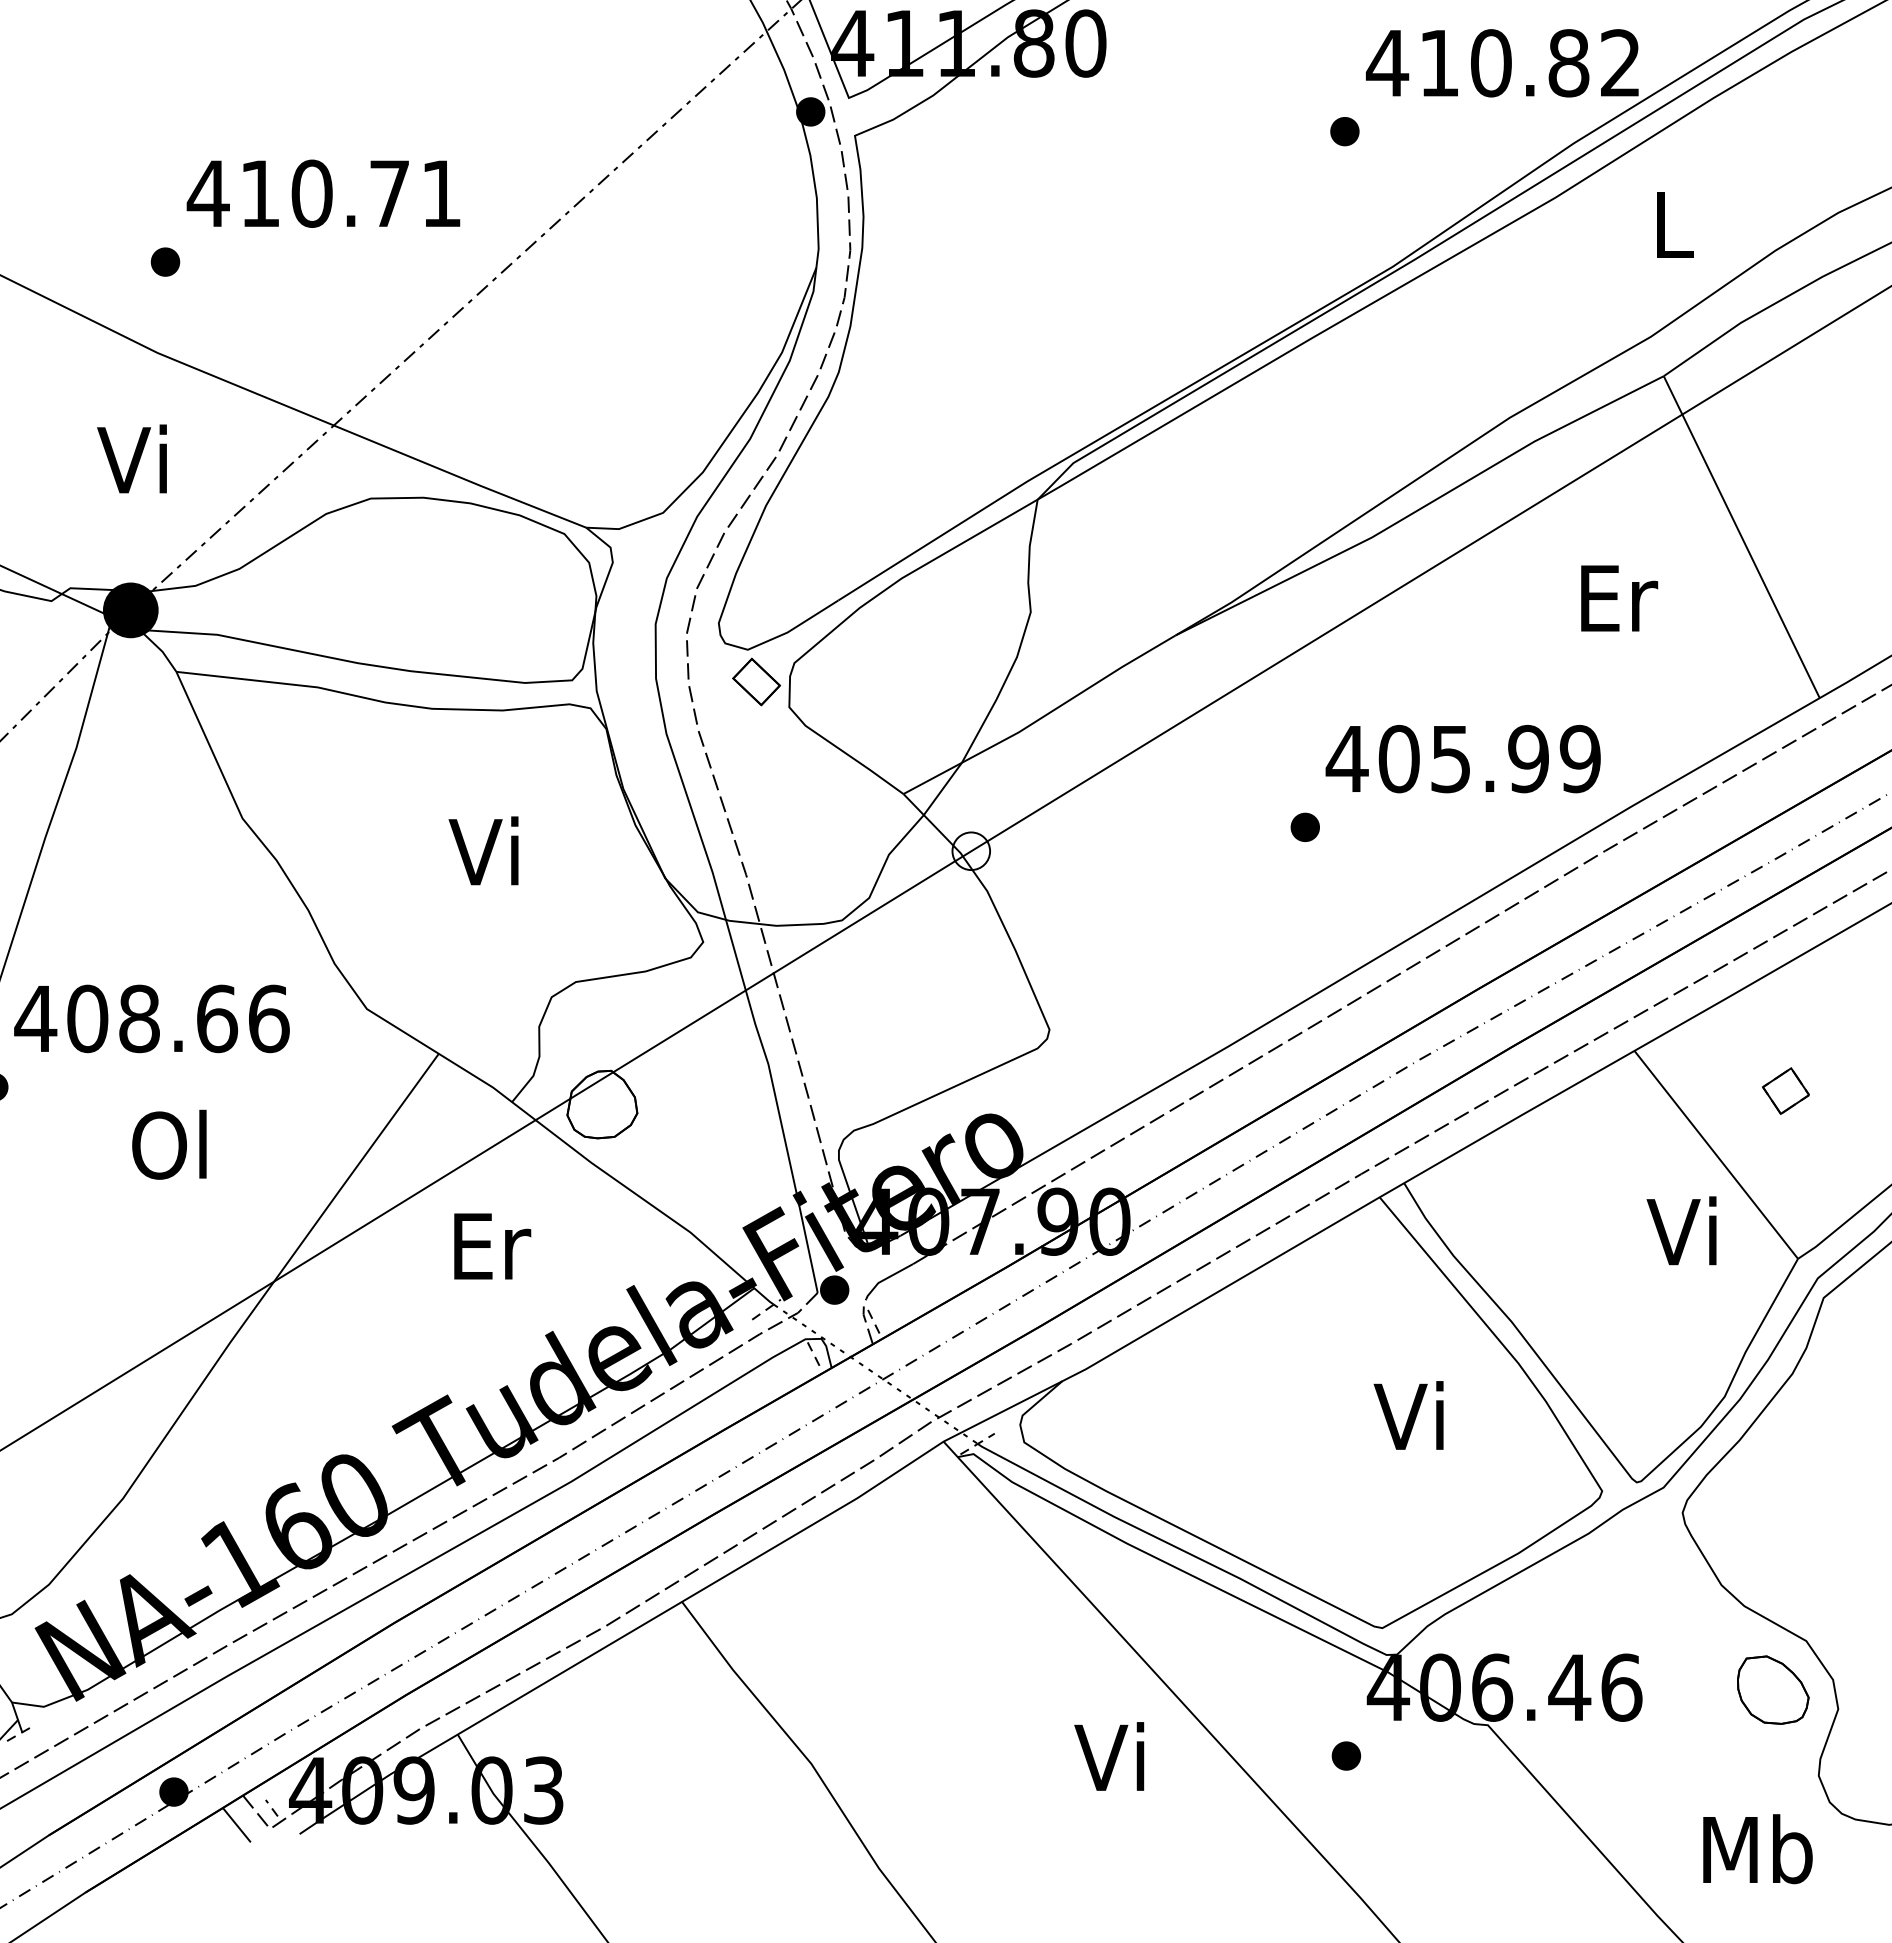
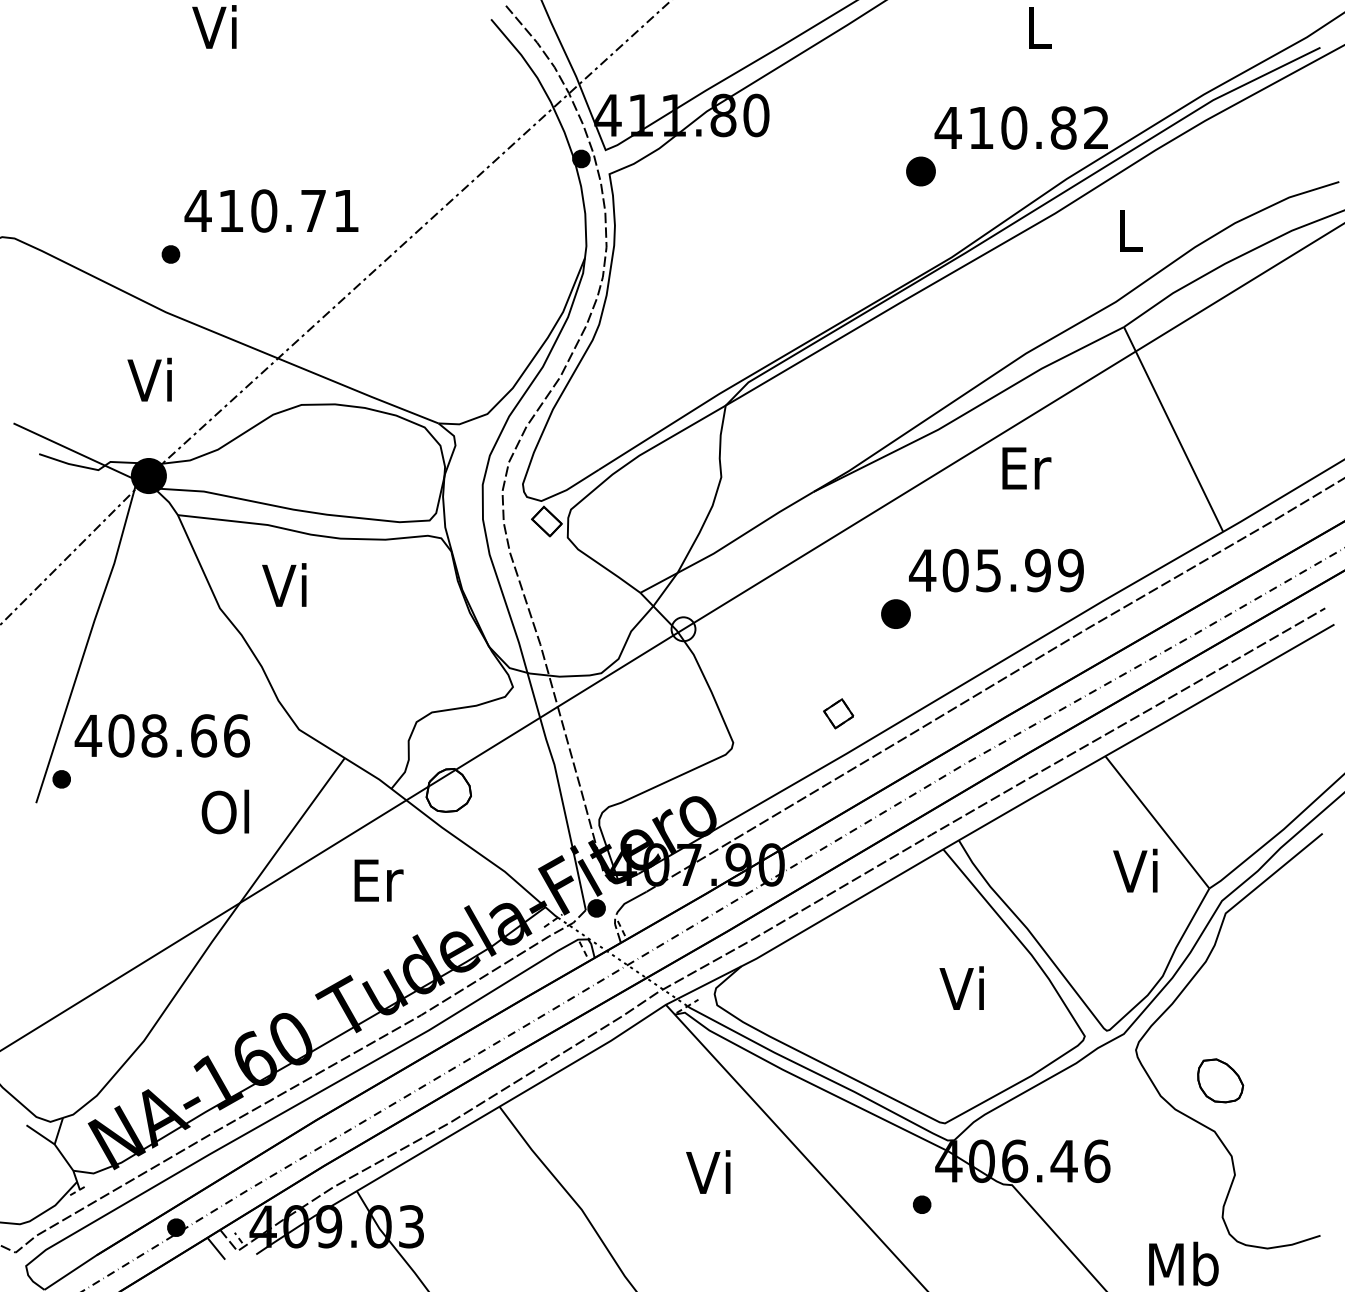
part: (1345, 131) -> (921, 171), size x1.6
text: (1618, 598) -> (1026, 468), moved
part: (1304, 826) -> (895, 613), size x1.6
text: (483, 850) -> (284, 584), moved
part: (1785, 1090) -> (838, 713), moved
text: (169, 1144) -> (225, 811), moved
part: (1773, 1689) -> (1220, 1080), moved
text: (1109, 1755) -> (708, 1171), moved

